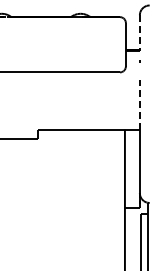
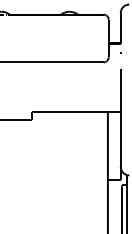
line: (139, 33) -> (120, 28), dashed -> solid
line: (139, 104) -> (120, 90), dashed -> solid

